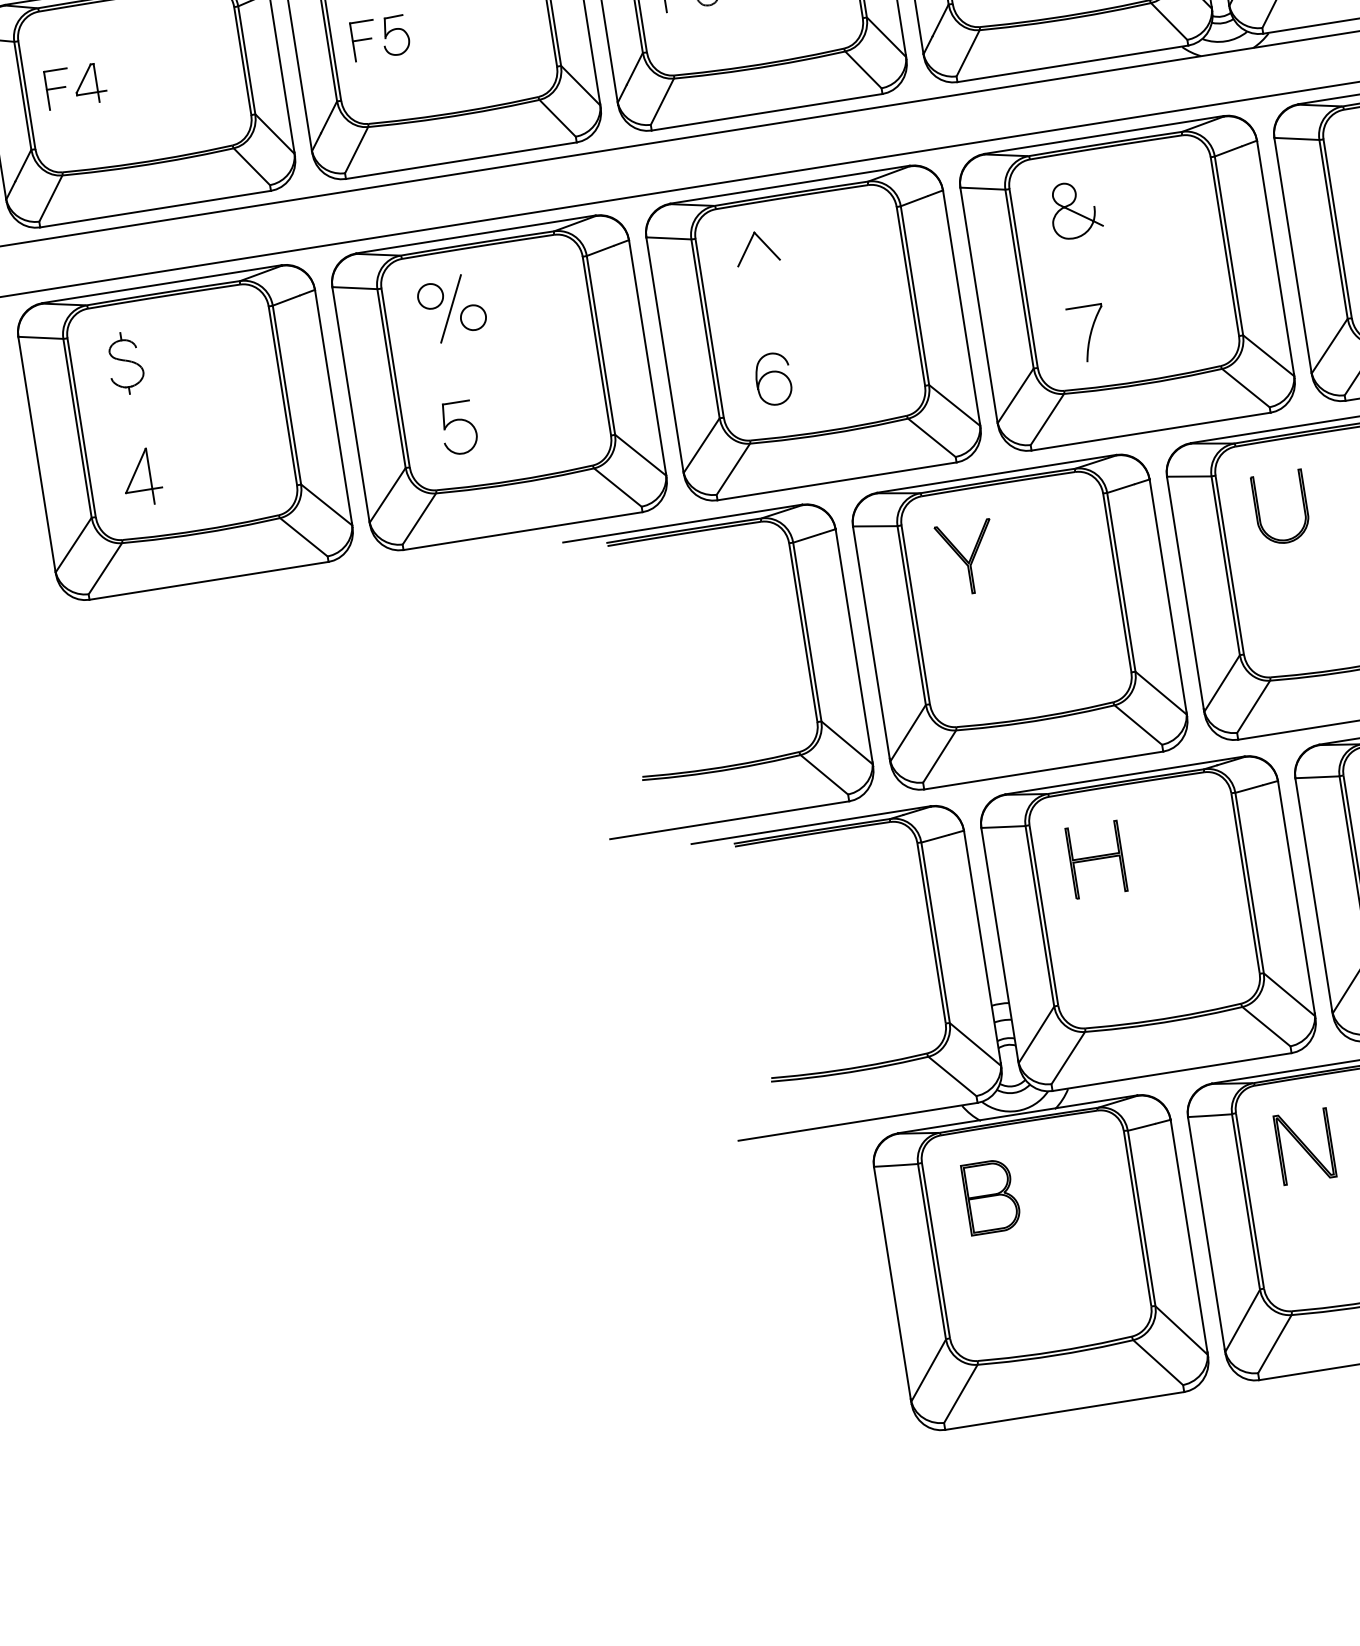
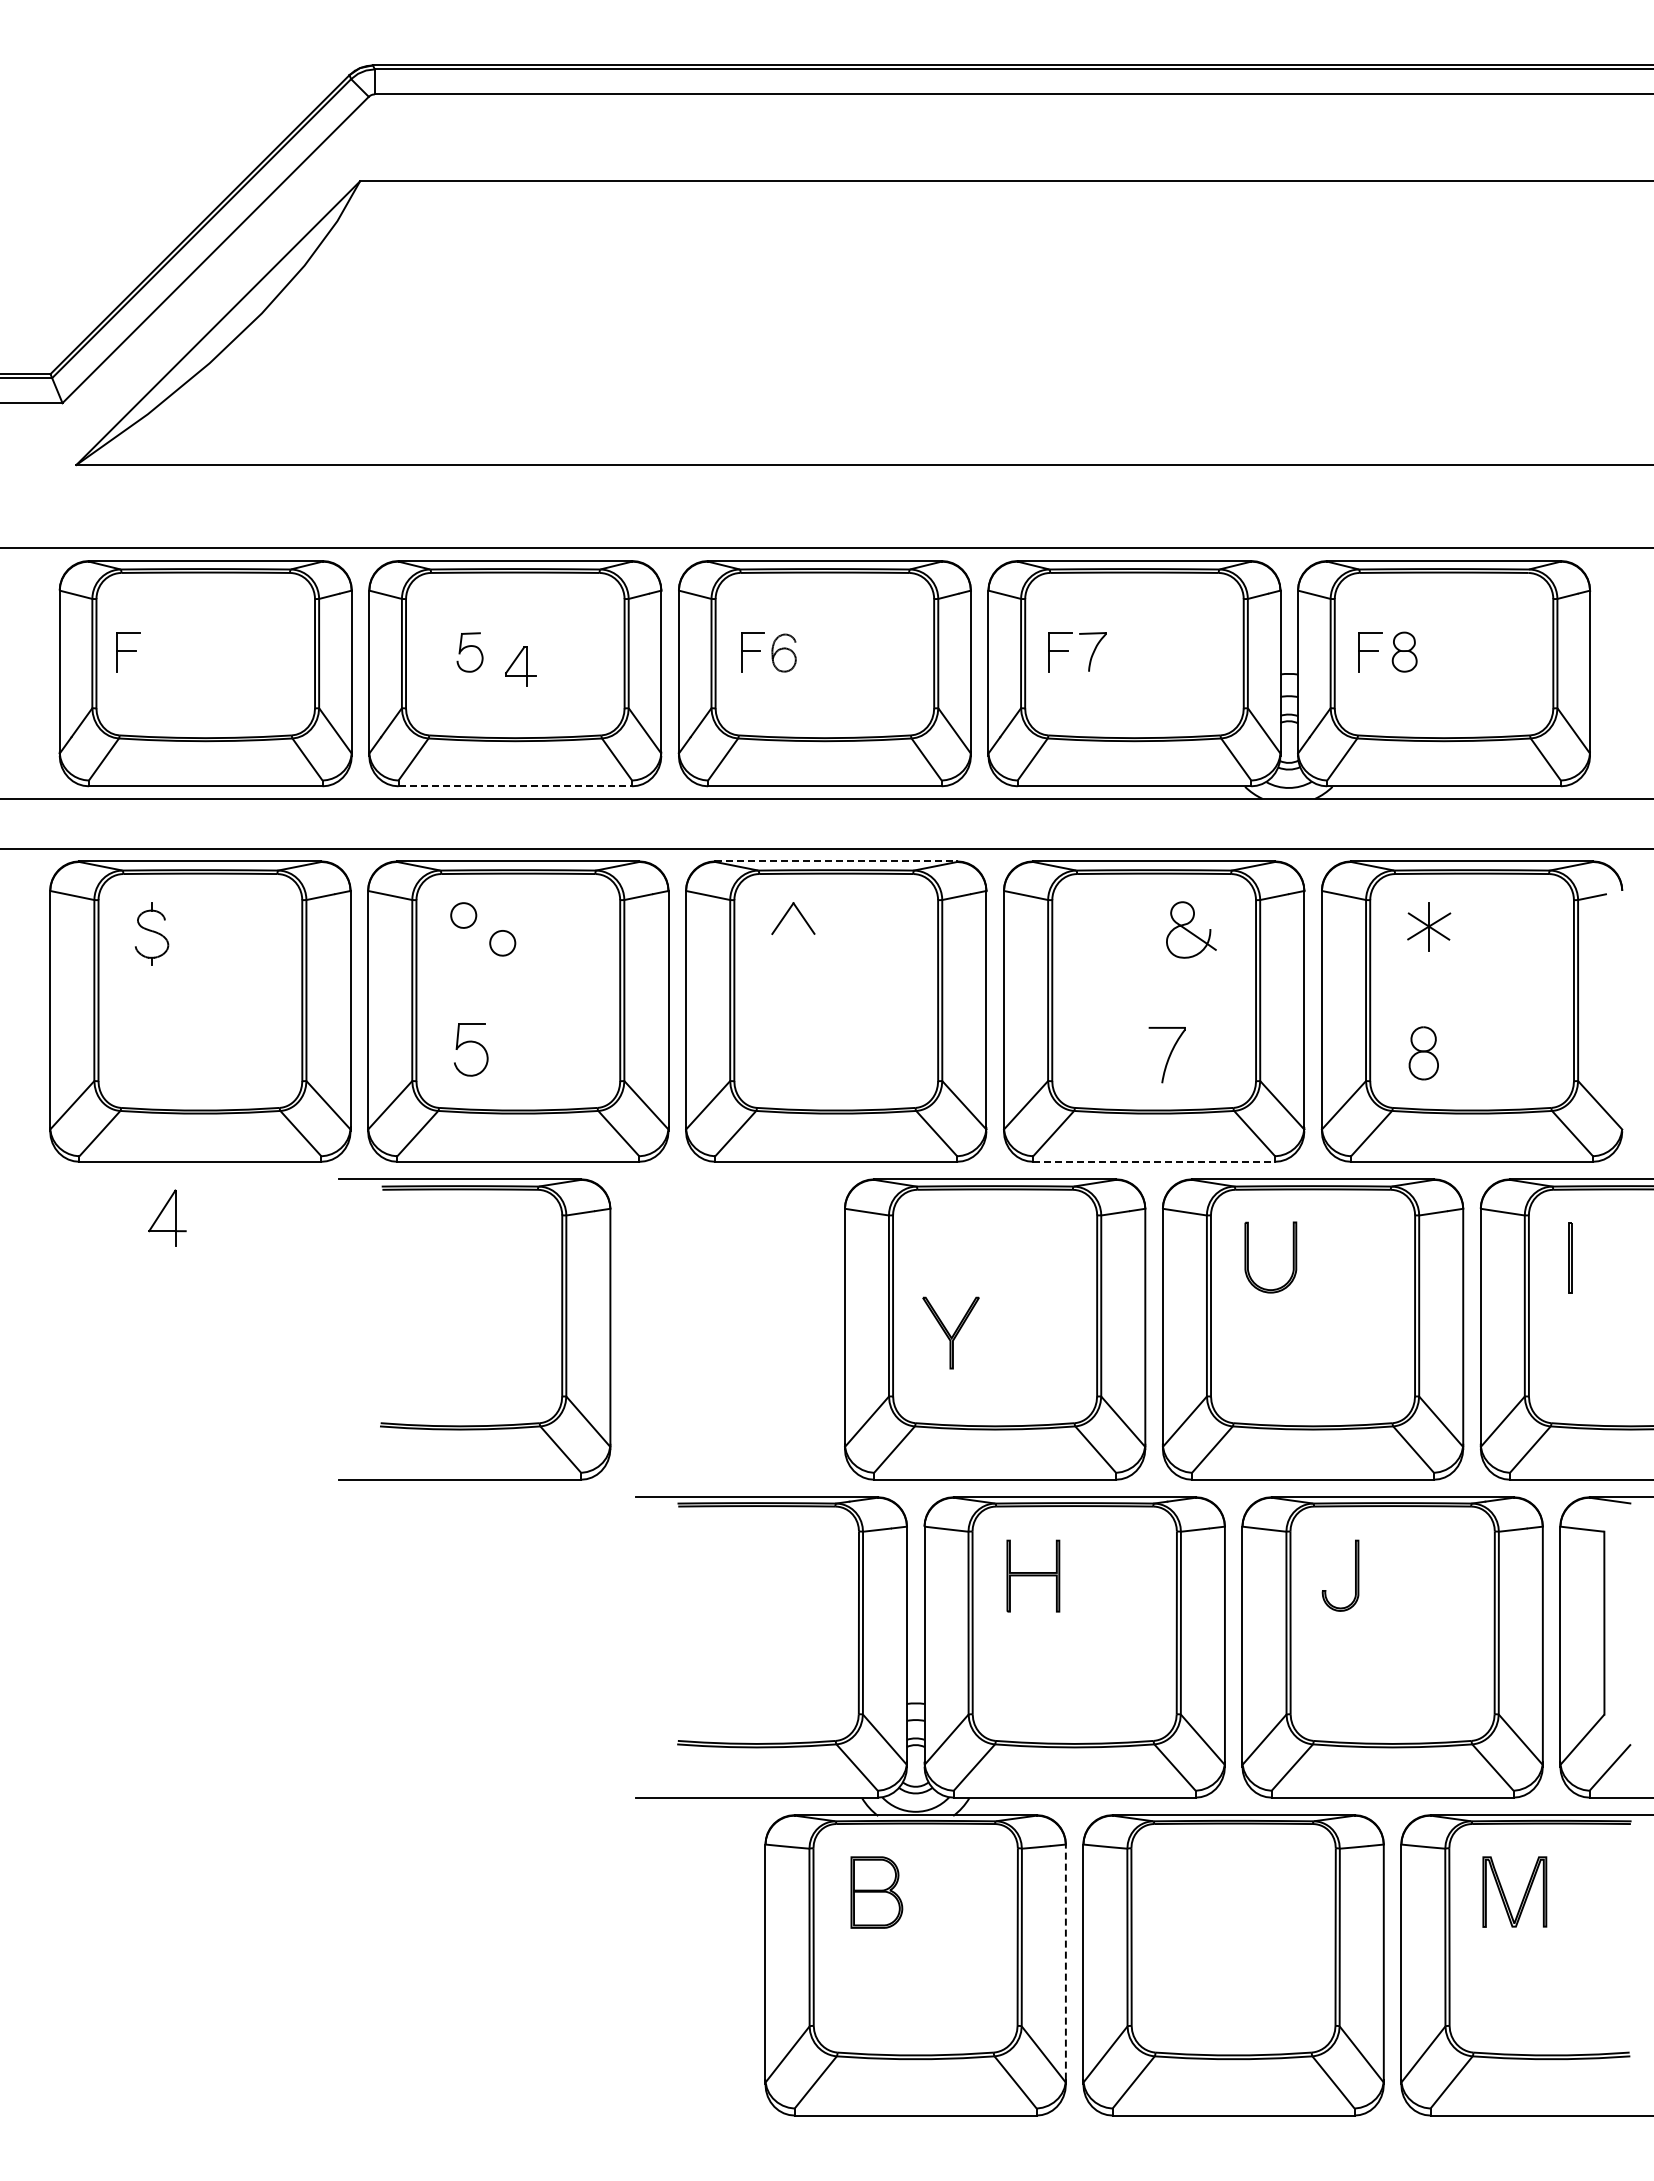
part: (364, 40) -> (438, 652), removed
part: (89, 84) -> (520, 666), moved
line: (461, 160) -> (515, 786), solid -> dashed
line: (790, 184) -> (836, 861), solid -> dashed
part: (1075, 209) -> (1191, 929), moved
line: (450, 308) -> (481, 930), removed
part: (1087, 334) -> (1166, 1055), moved
curve: (772, 372) -> (789, 1044), removed
line: (1151, 431) -> (1154, 1161), solid -> dashed
part: (142, 476) -> (167, 1217), moved
part: (966, 557) -> (950, 1332), moved
part: (806, 656) -> (561, 1329), moved
part: (1305, 1146) -> (1194, 1891), removed
line: (1188, 1235) -> (1065, 1961), solid -> dashed

